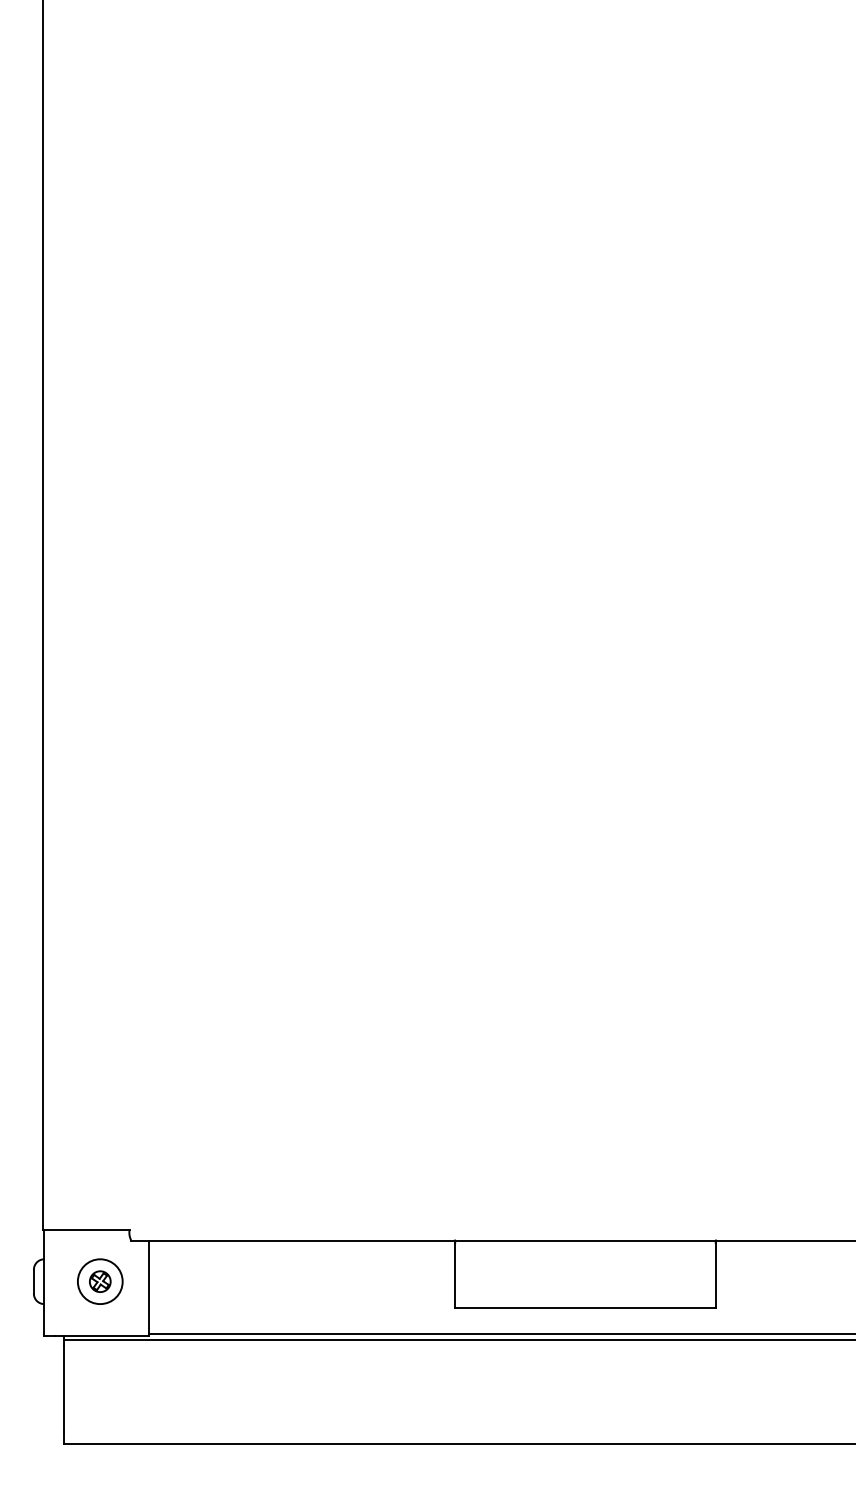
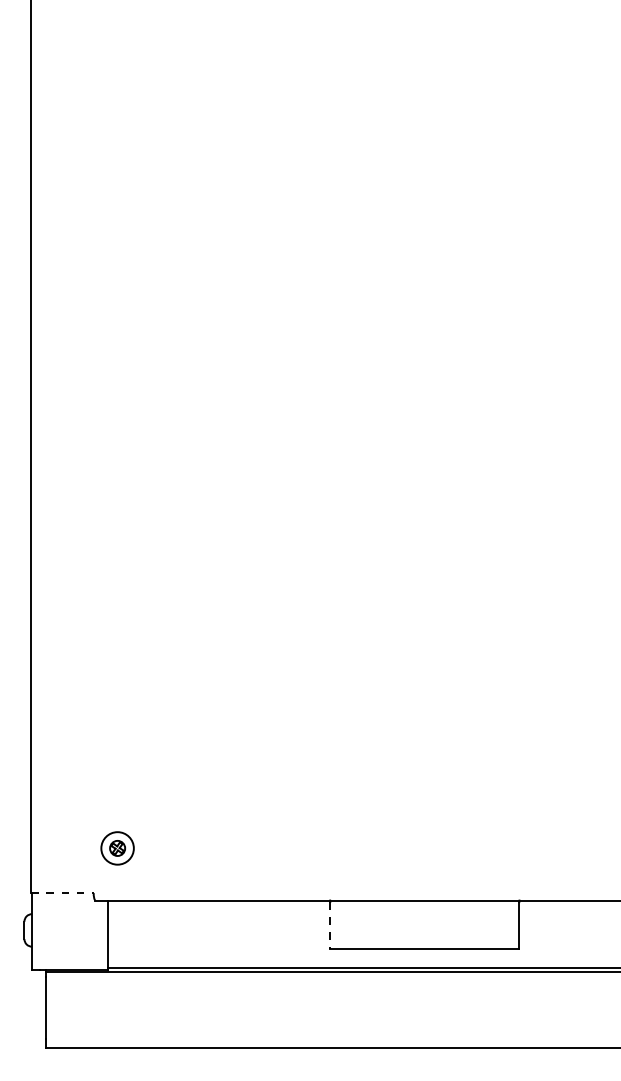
line: (87, 1230) -> (63, 893), solid -> dashed
line: (455, 1274) -> (330, 925), solid -> dashed
part: (100, 1281) -> (117, 848), moved

